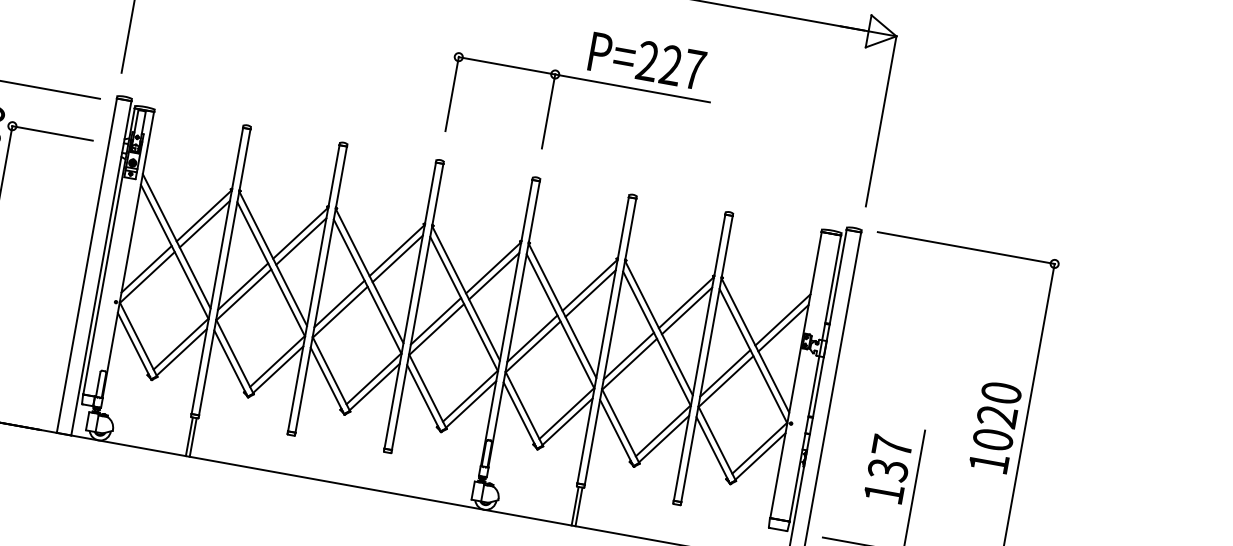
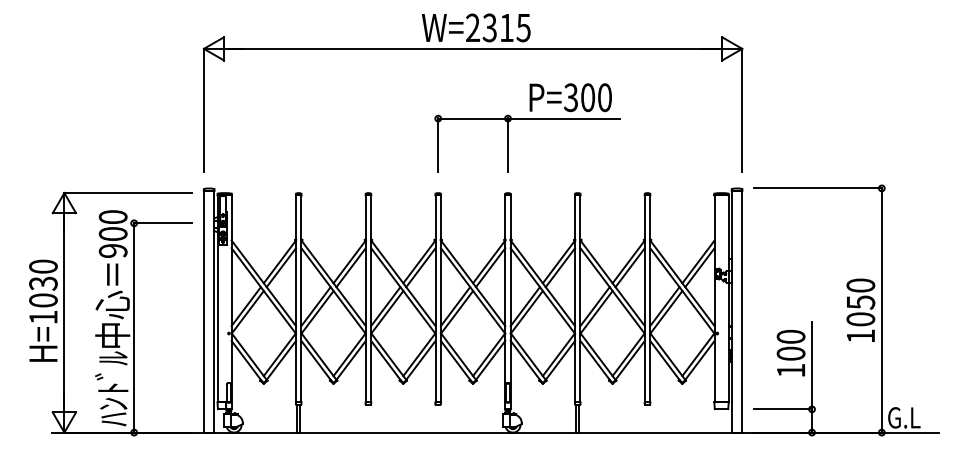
text: (670, 65) -> (587, 97), P=227 -> P=300
text: (996, 416) -> (860, 302), 1020 -> 1050
text: (889, 458) -> (790, 345), 137 -> 100

